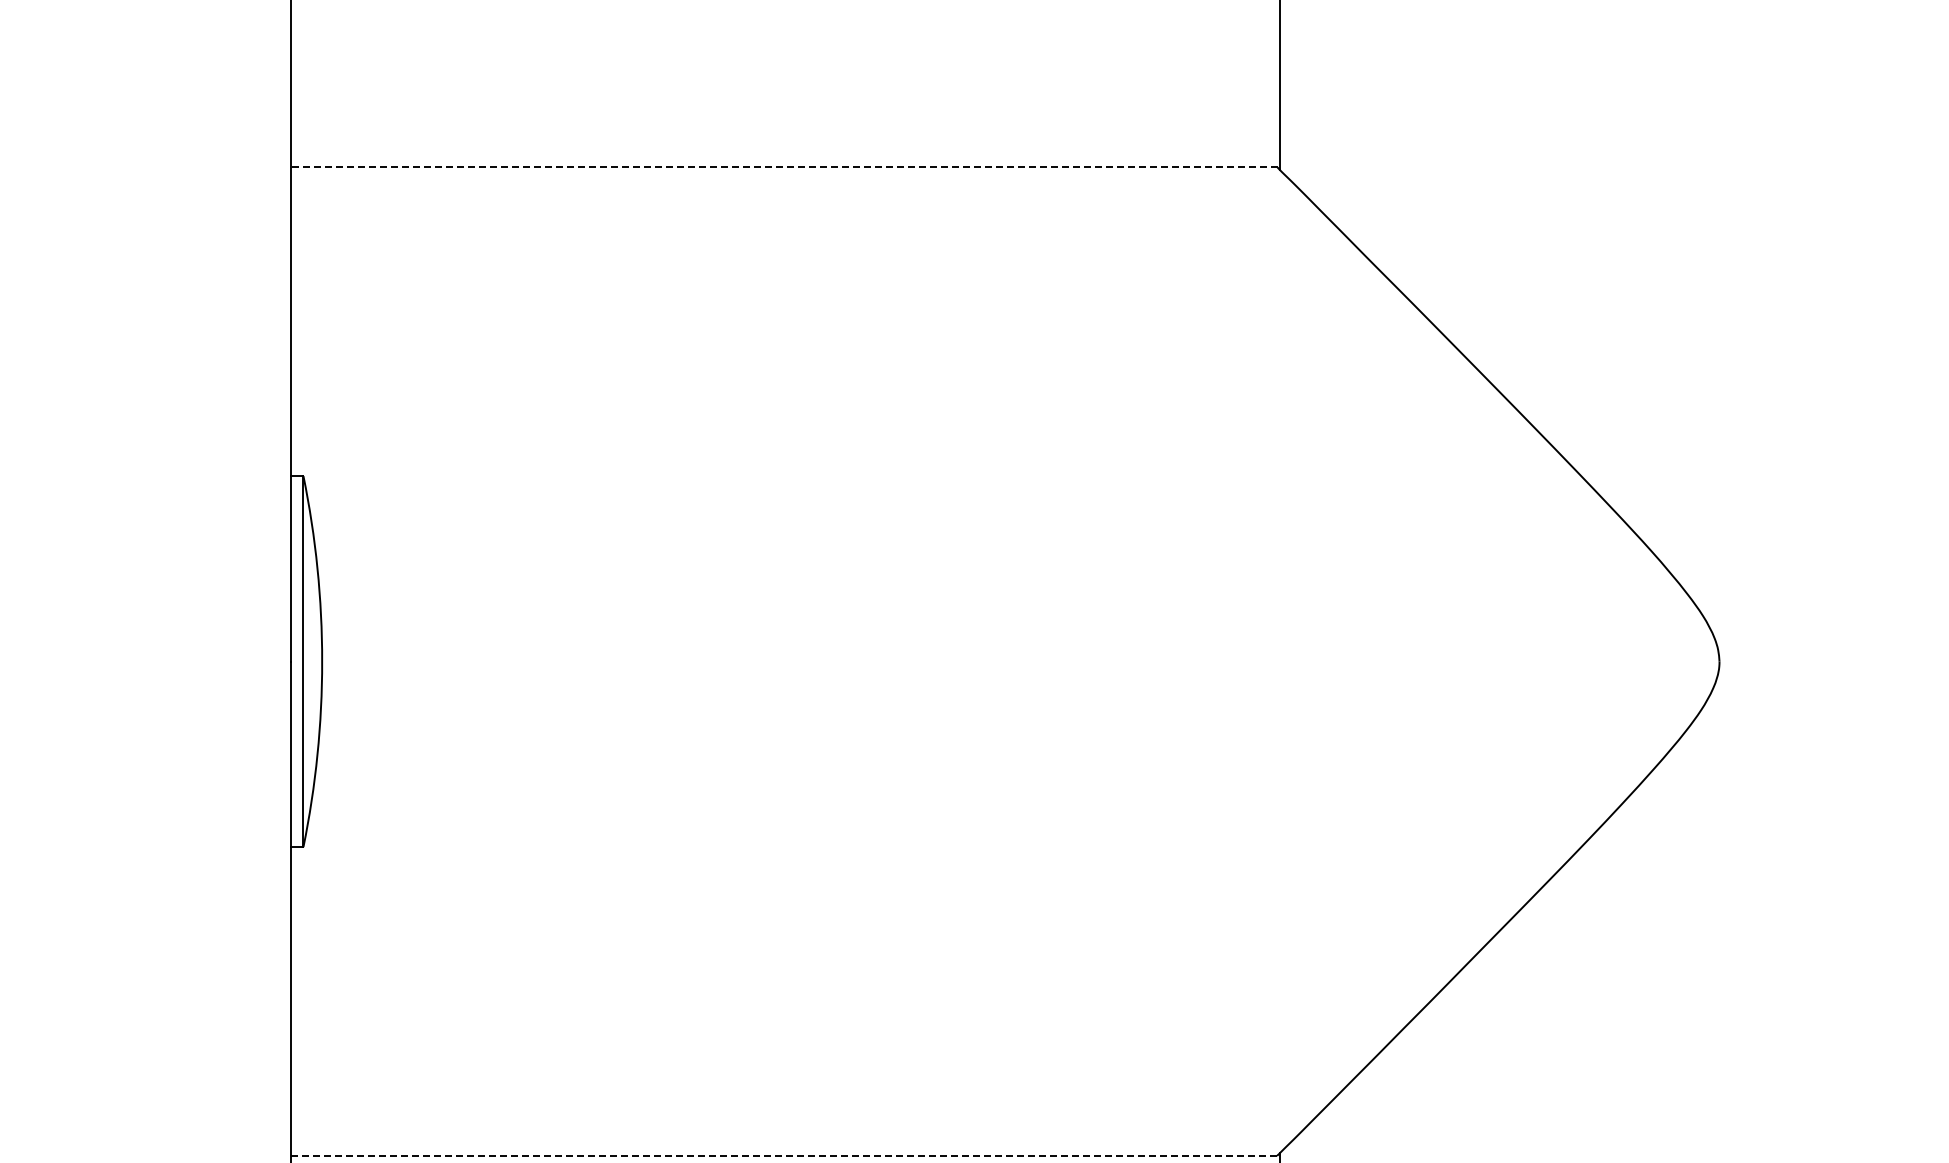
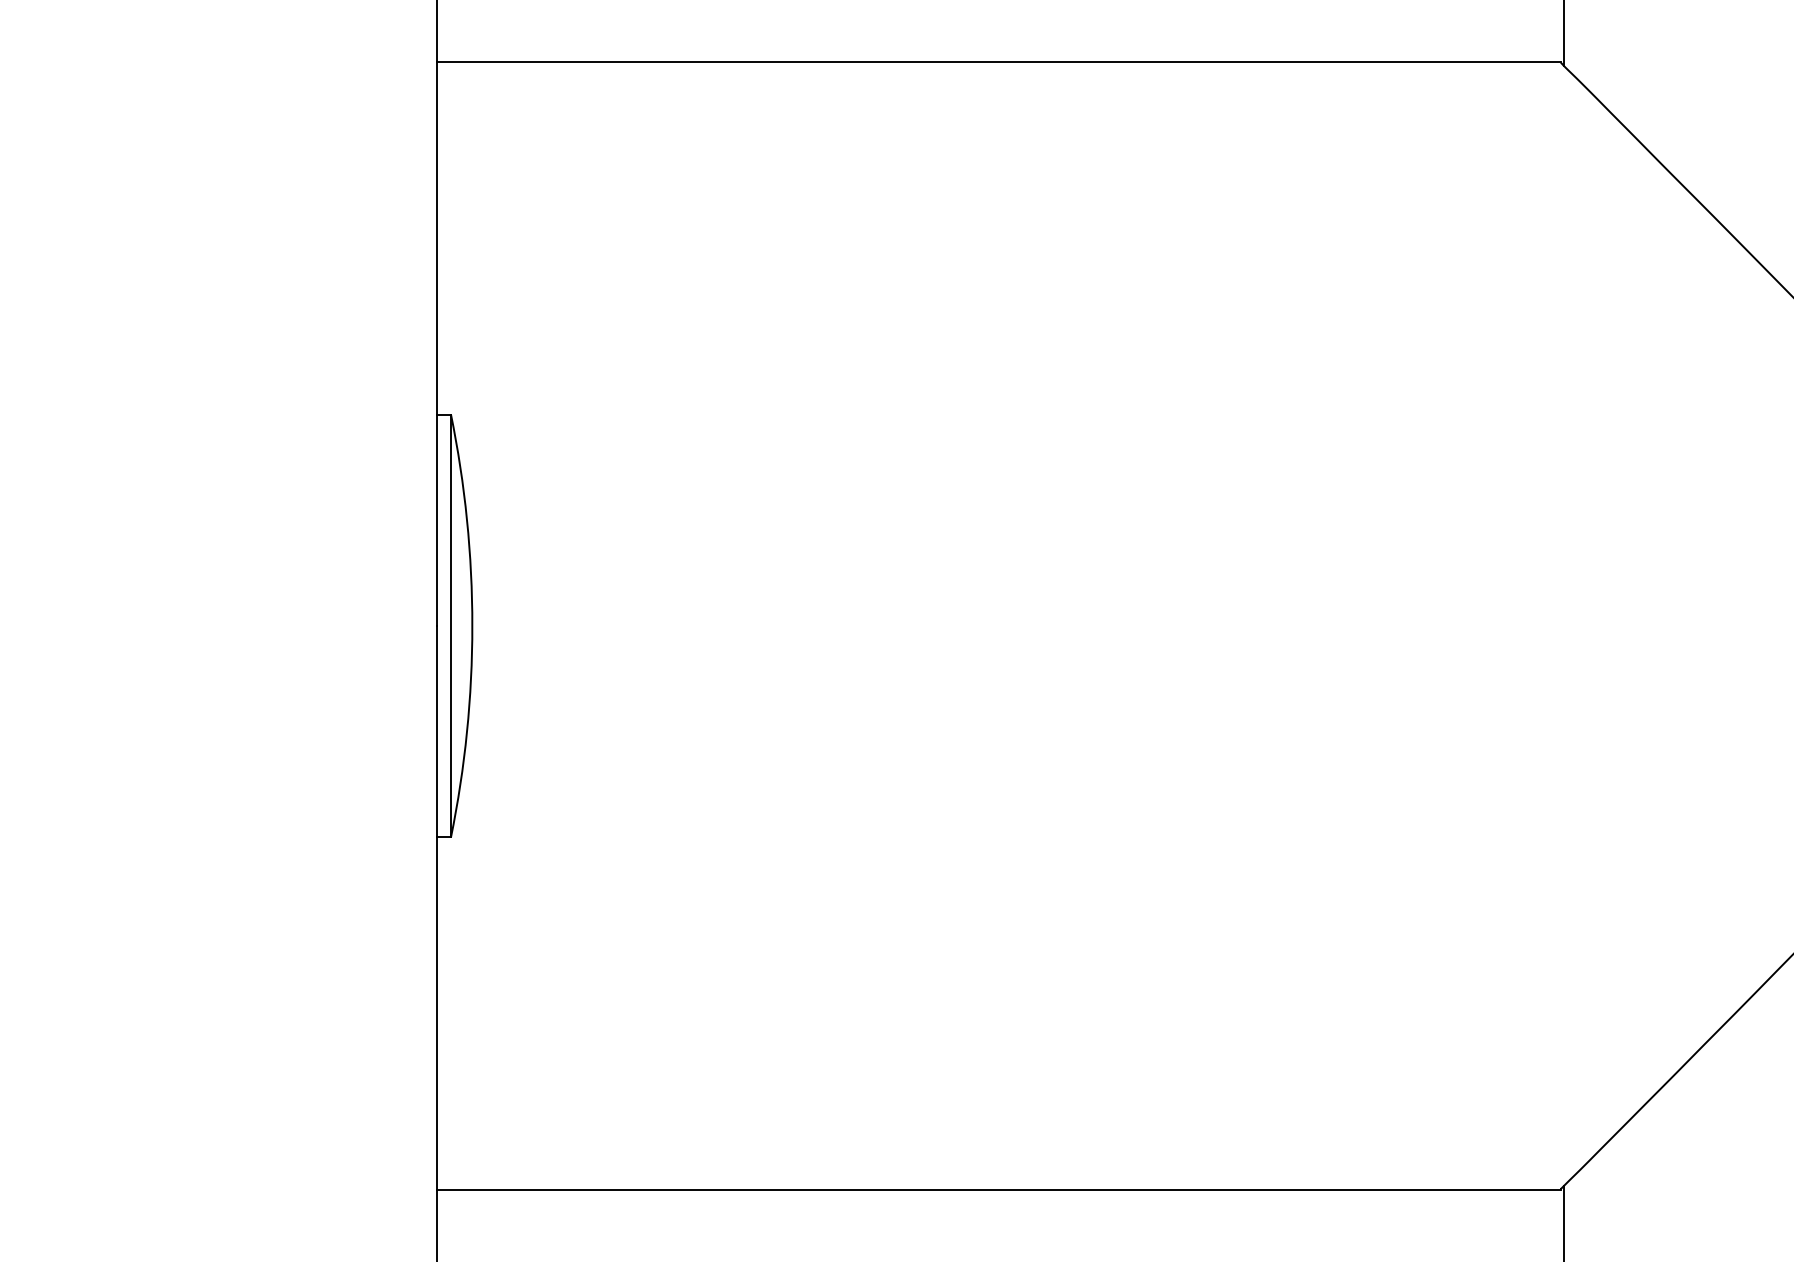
line: (783, 167) -> (998, 62), dashed -> solid
line: (784, 1156) -> (999, 1189), dashed -> solid

